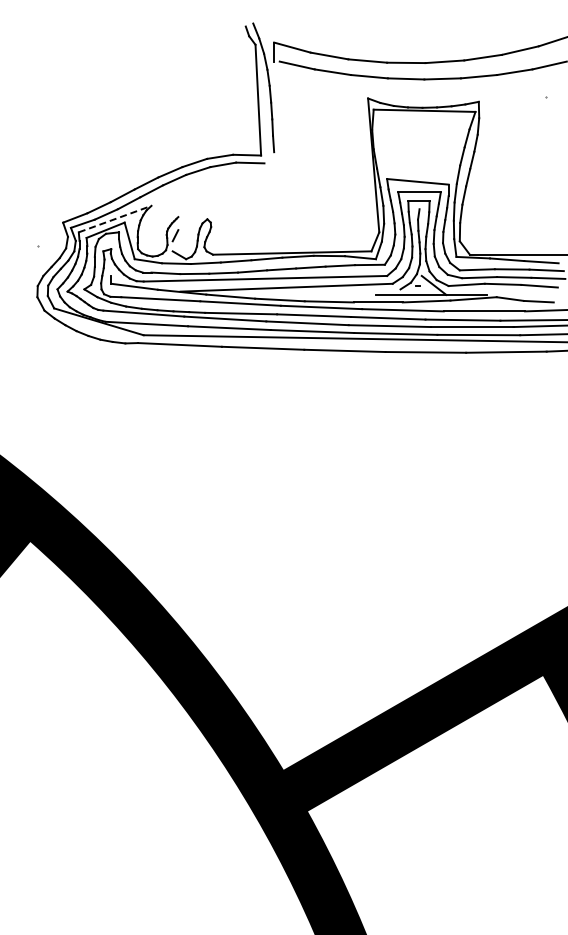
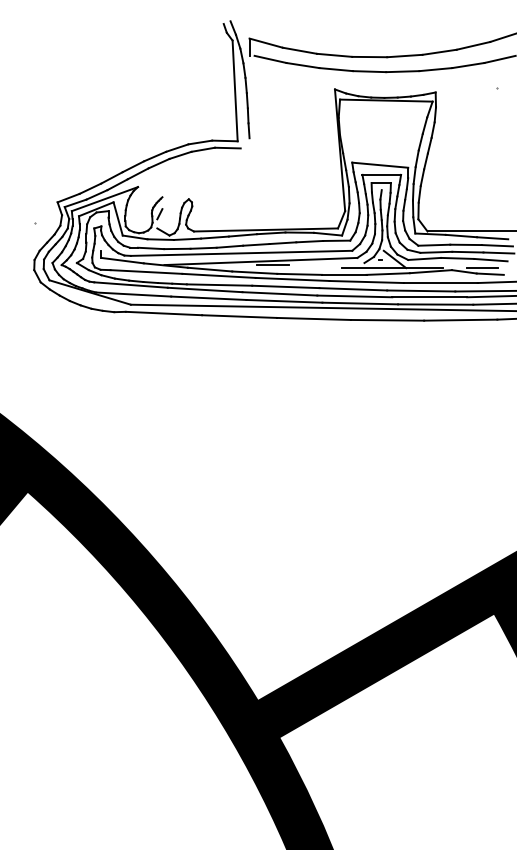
line: (115, 219) -> (105, 199), dashed -> solid
line: (299, 291) -> (272, 264), added
line: (530, 294) -> (482, 267), added

